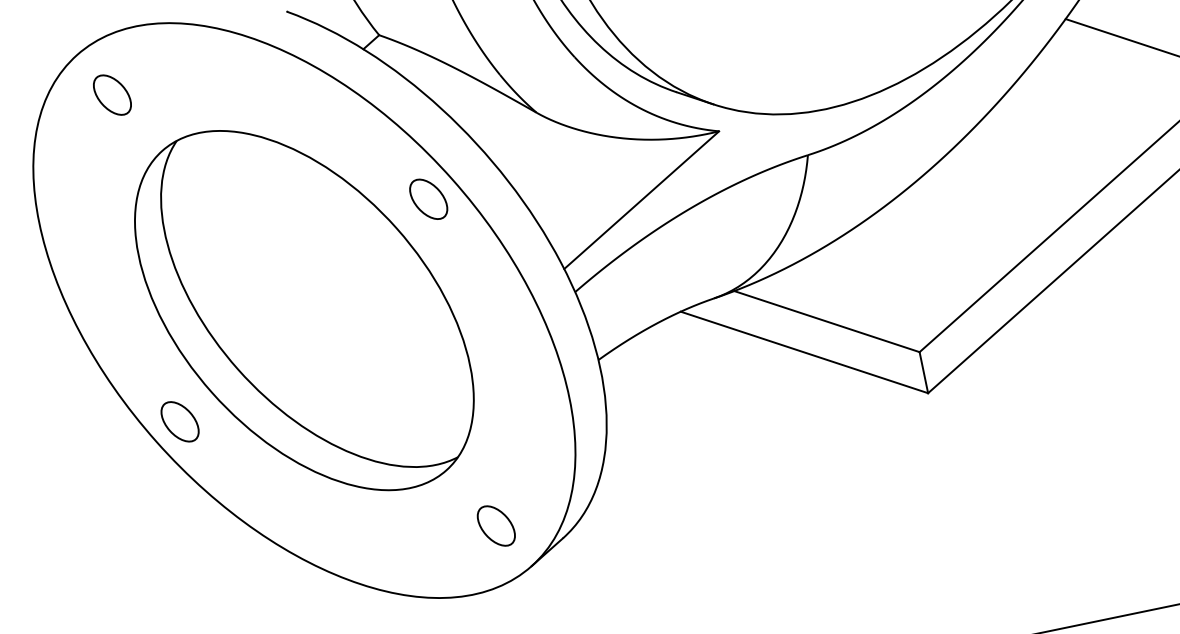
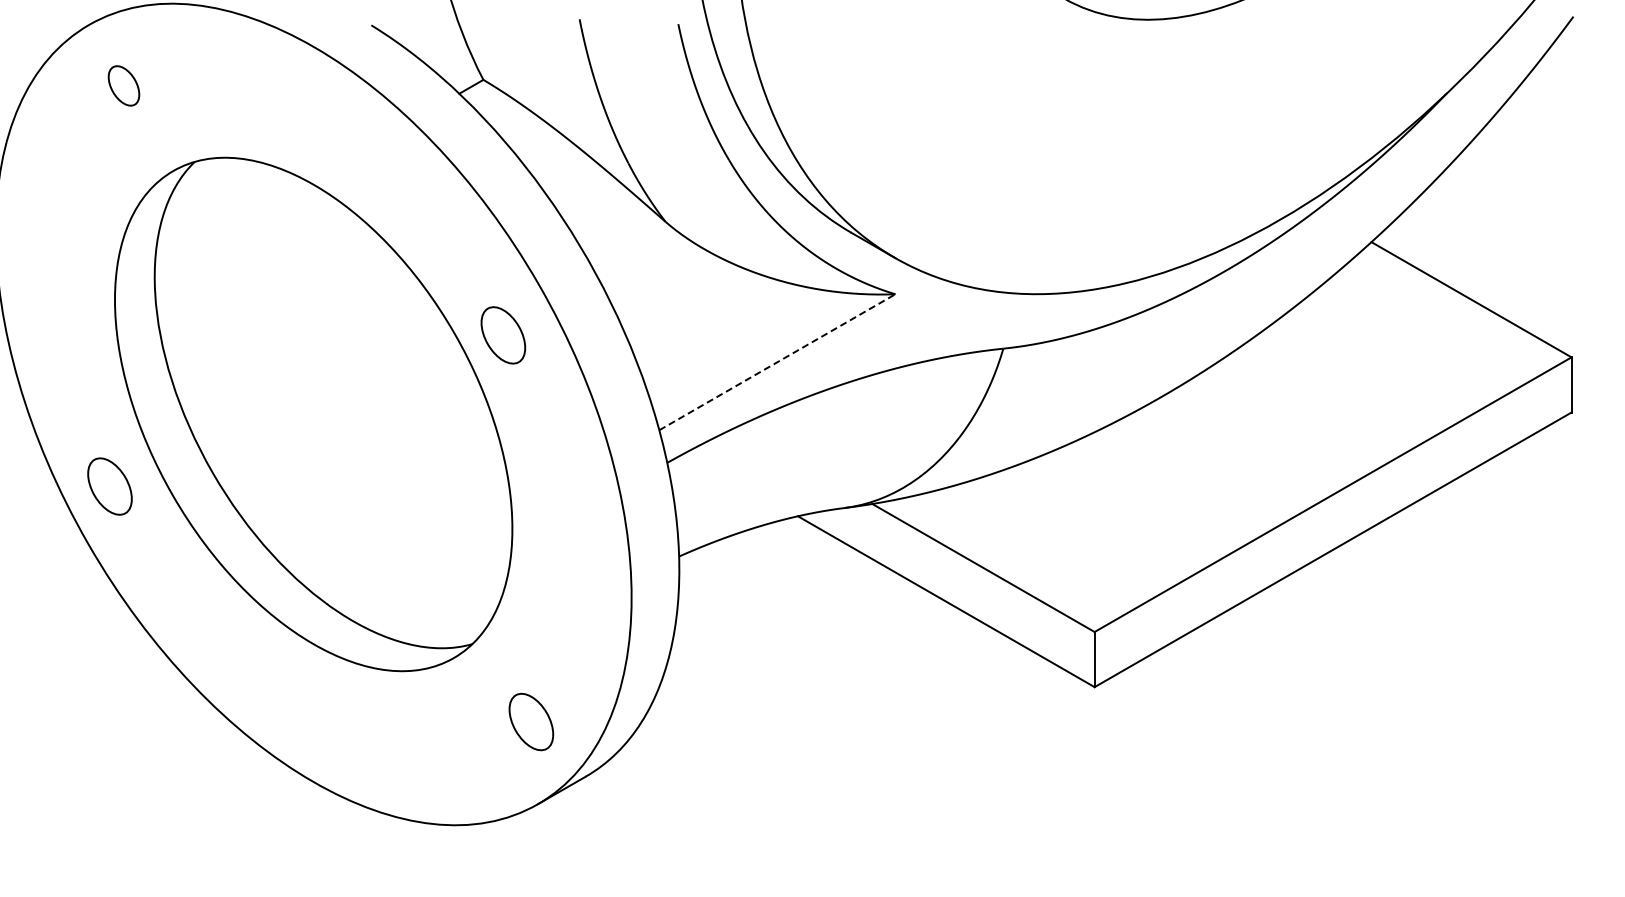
part: (112, 94) -> (123, 85), size x0.7
part: (428, 199) -> (503, 335), moved
line: (641, 200) -> (777, 362), solid -> dashed
part: (179, 421) -> (109, 486), moved
part: (496, 525) -> (531, 721), moved

